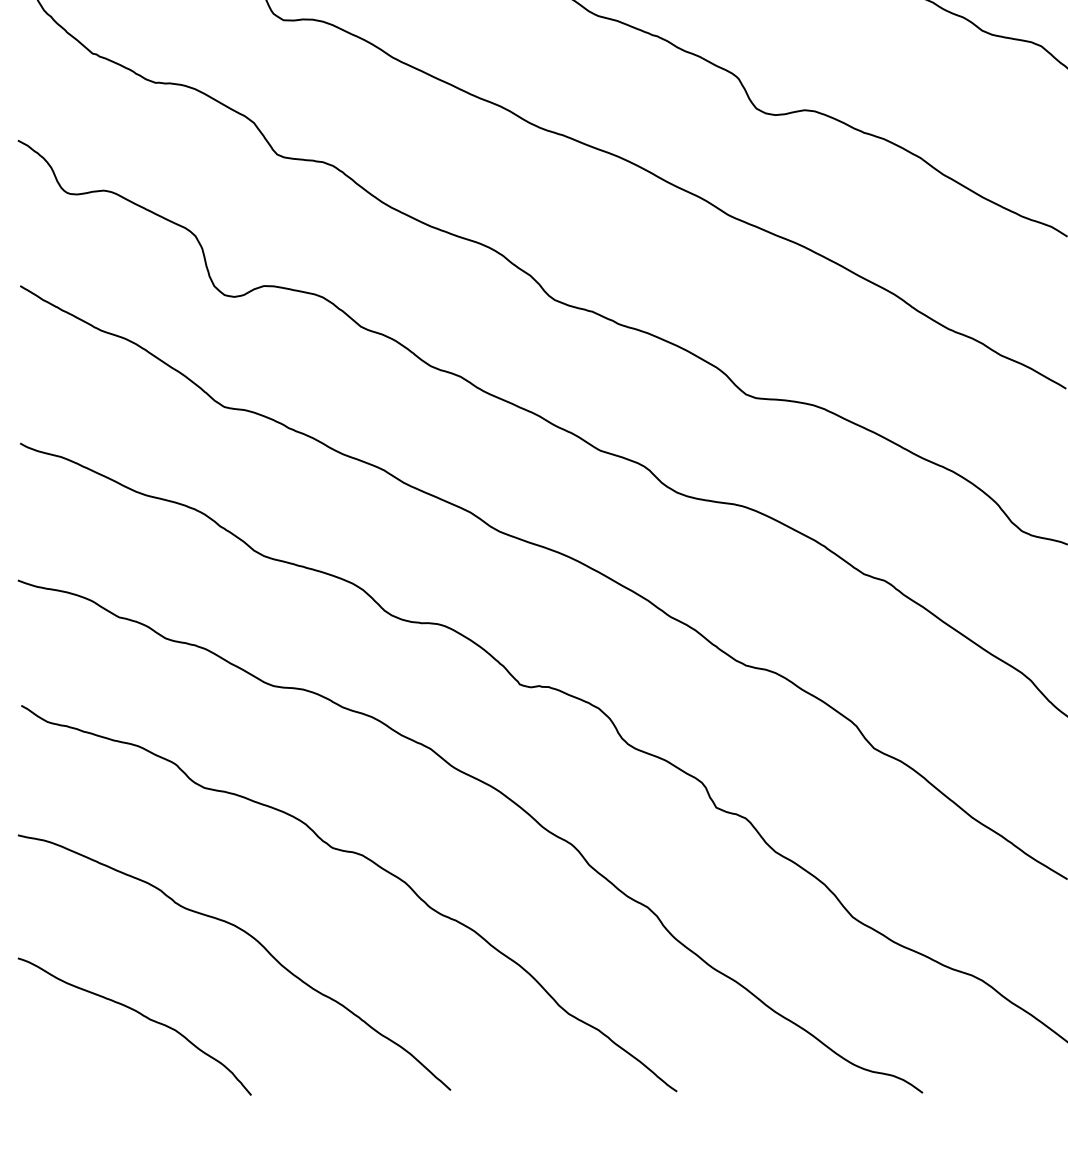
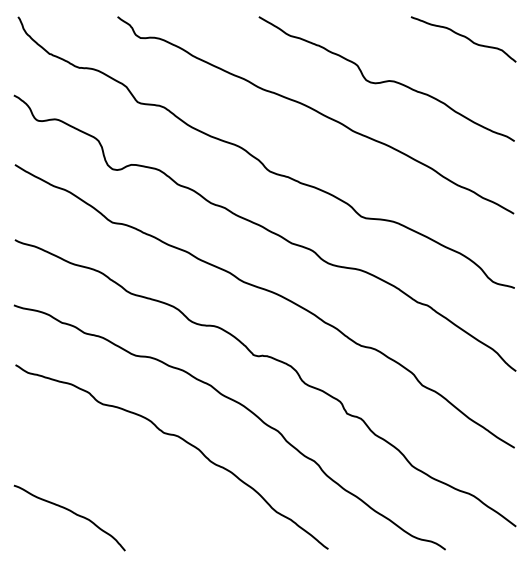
curve: (253, 941) -> (126, 477), removed

